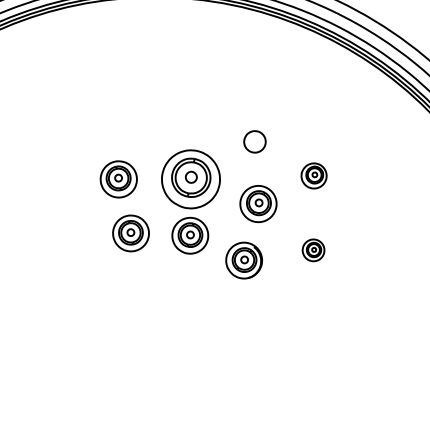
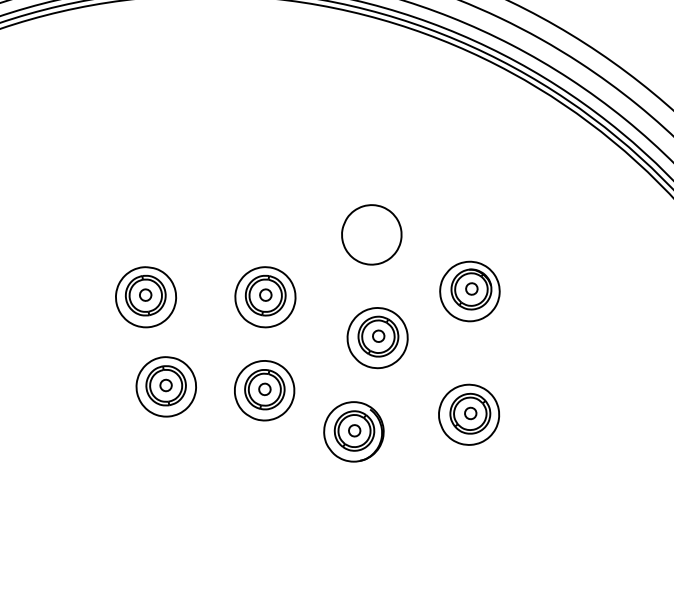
part: (254, 141) -> (371, 234), size x1.67
part: (313, 175) -> (468, 290), size x1.43
part: (190, 179) -> (264, 297), size x0.62
part: (313, 250) -> (468, 415), size x1.67

